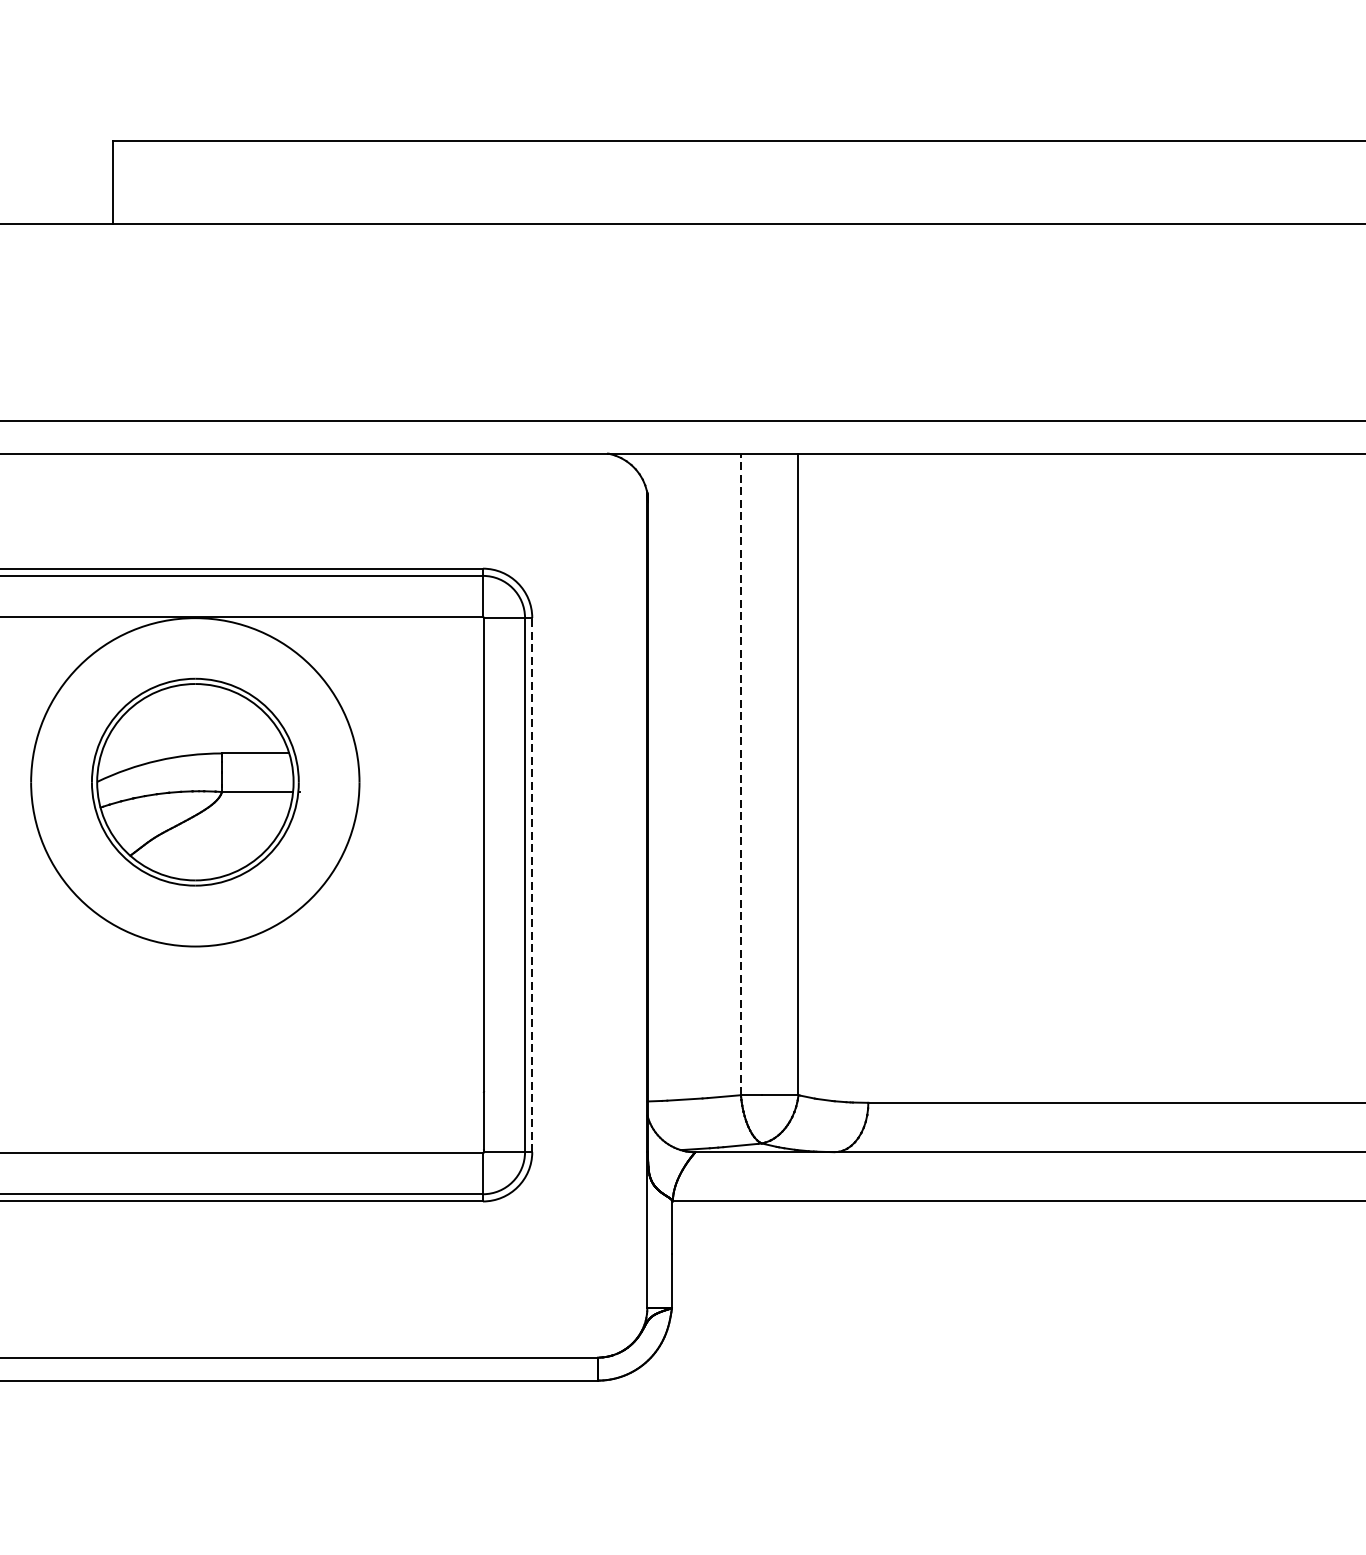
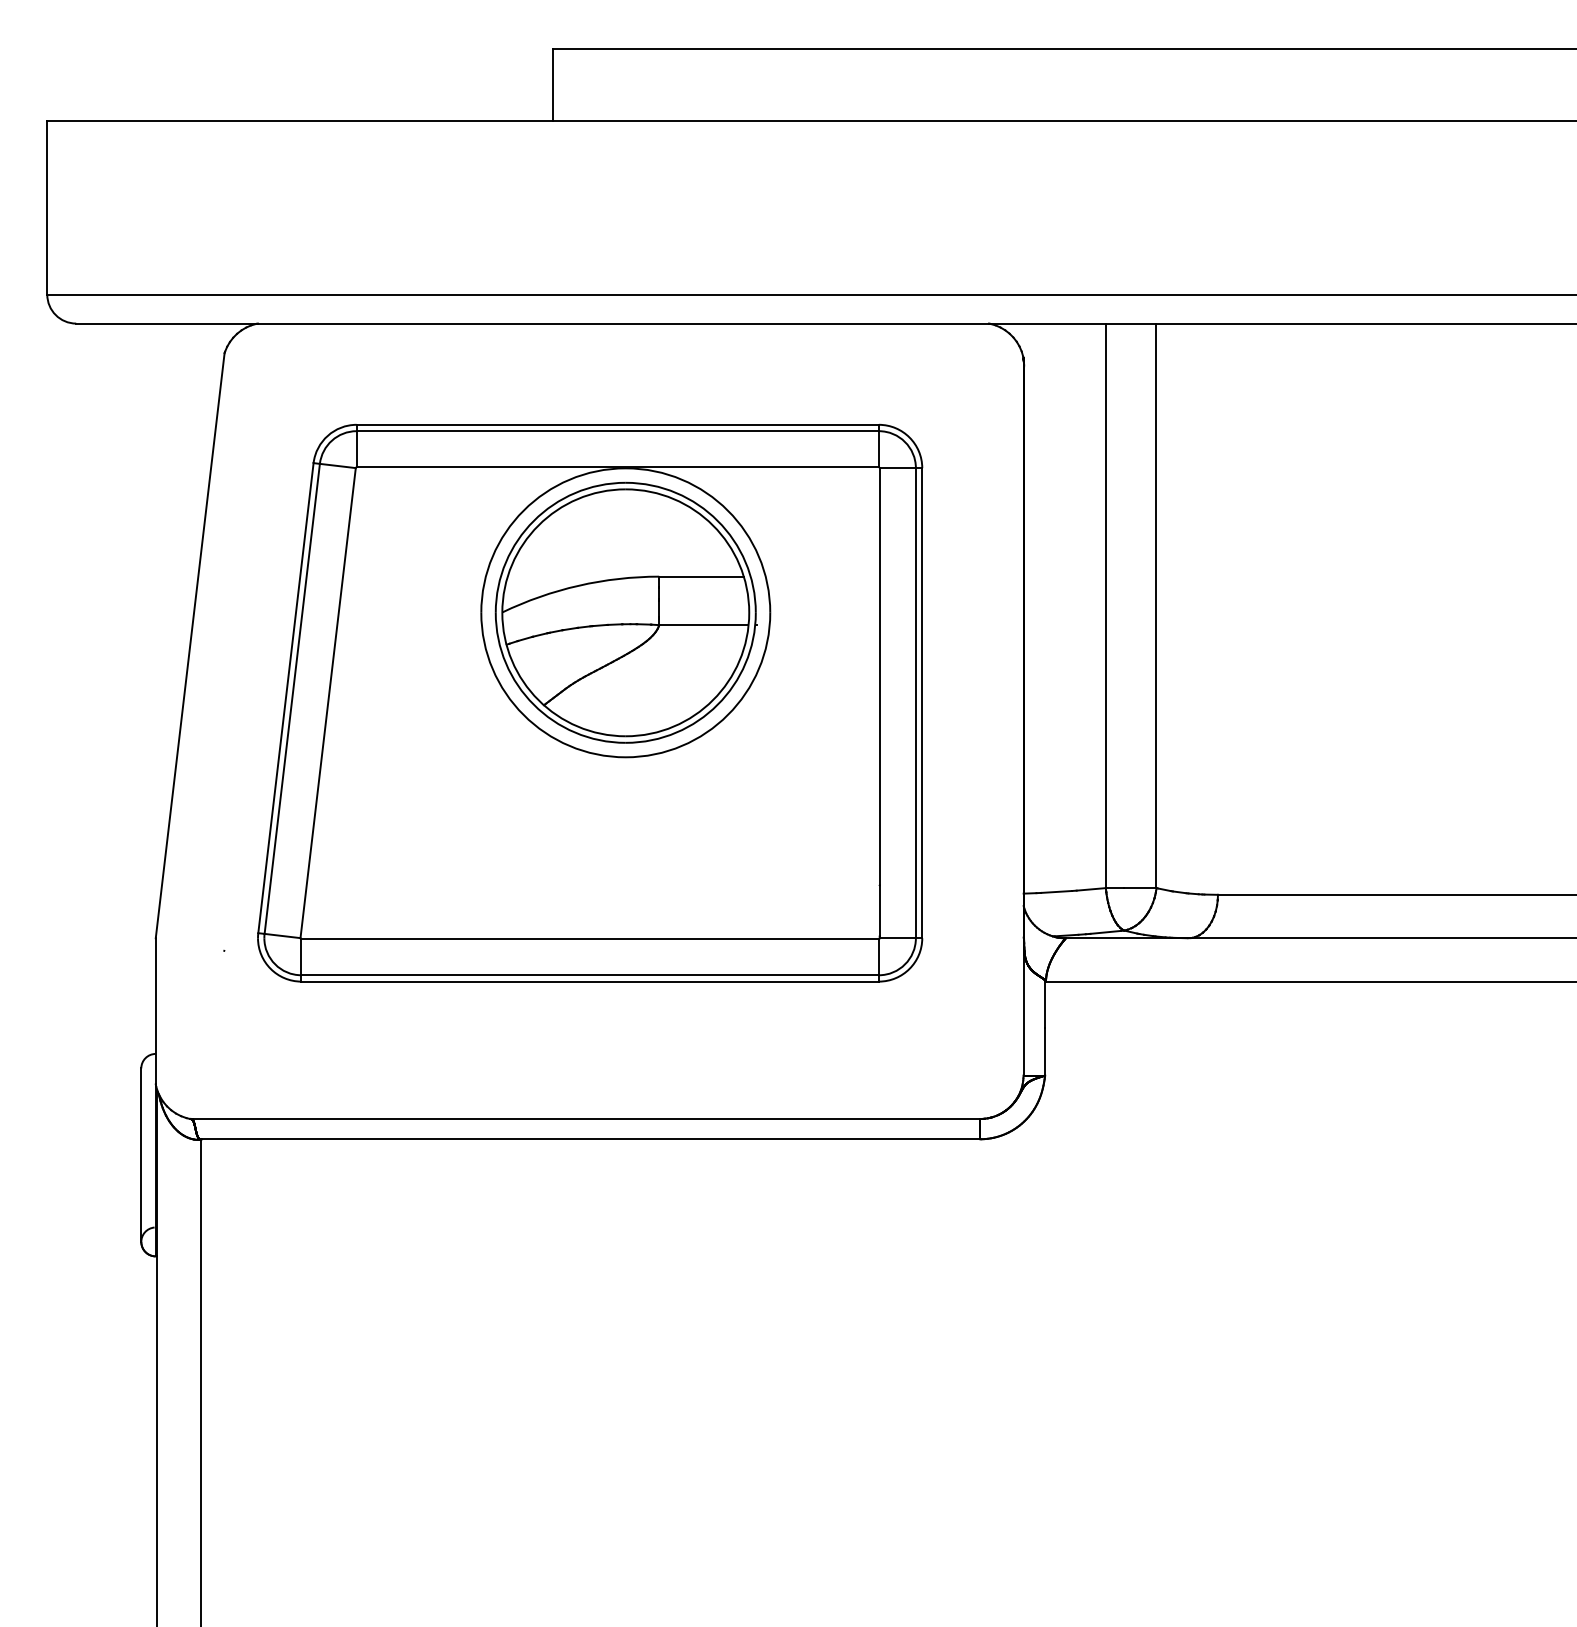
line: (740, 774) -> (1105, 605), dashed -> solid
part: (194, 781) -> (625, 612), size x1.43
line: (532, 884) -> (922, 702), dashed -> solid

